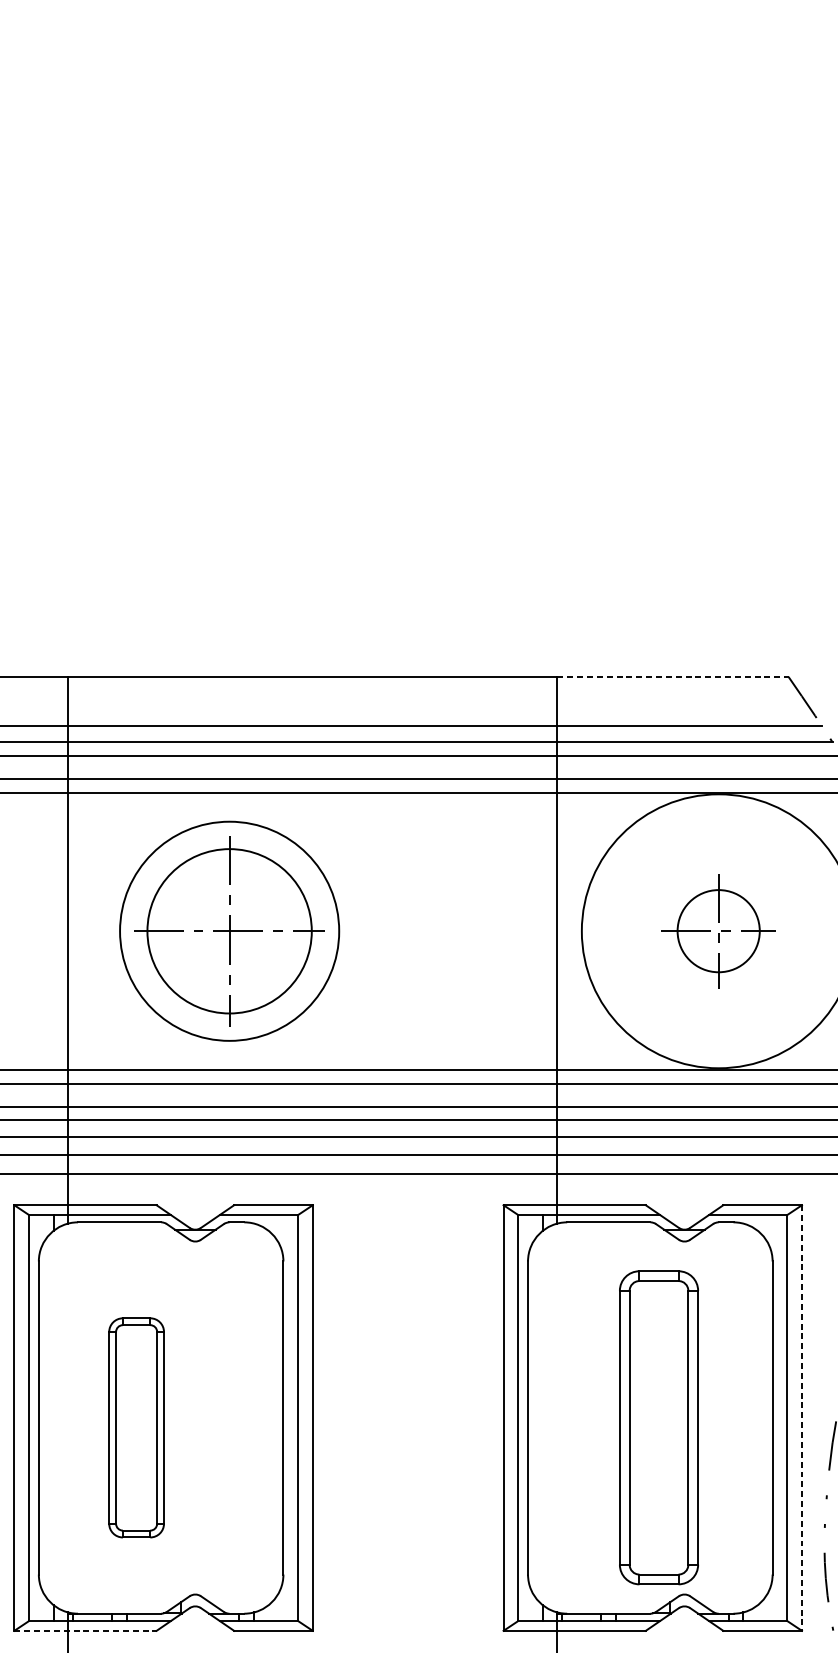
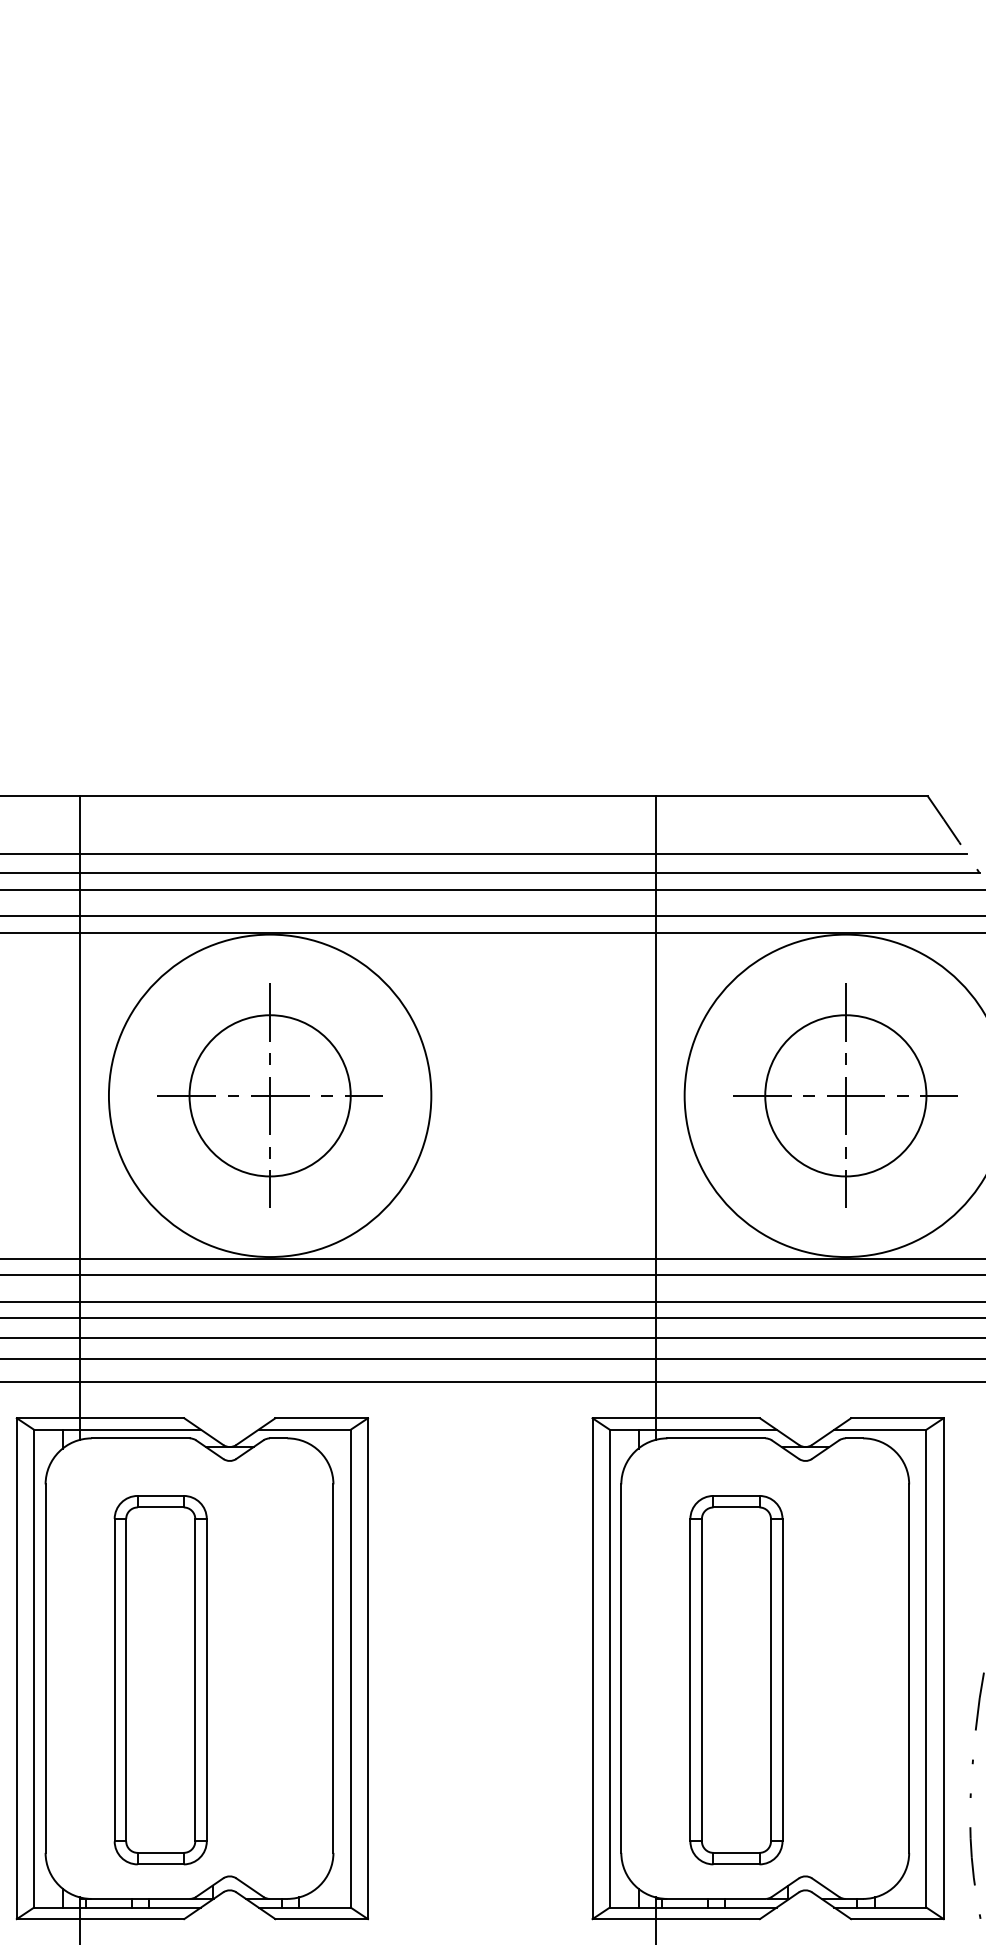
line: (673, 676) -> (792, 796), dashed -> solid
circle: (229, 931) -> (269, 1095), size x0.62
circle: (229, 931) -> (269, 1095), size x1.67
part: (718, 931) -> (845, 1095), size x1.67
line: (801, 1418) -> (943, 1669), dashed -> solid
part: (136, 1428) -> (160, 1680), size x1.43
part: (659, 1428) -> (736, 1680), moved
line: (85, 1631) -> (100, 1919), dashed -> solid

